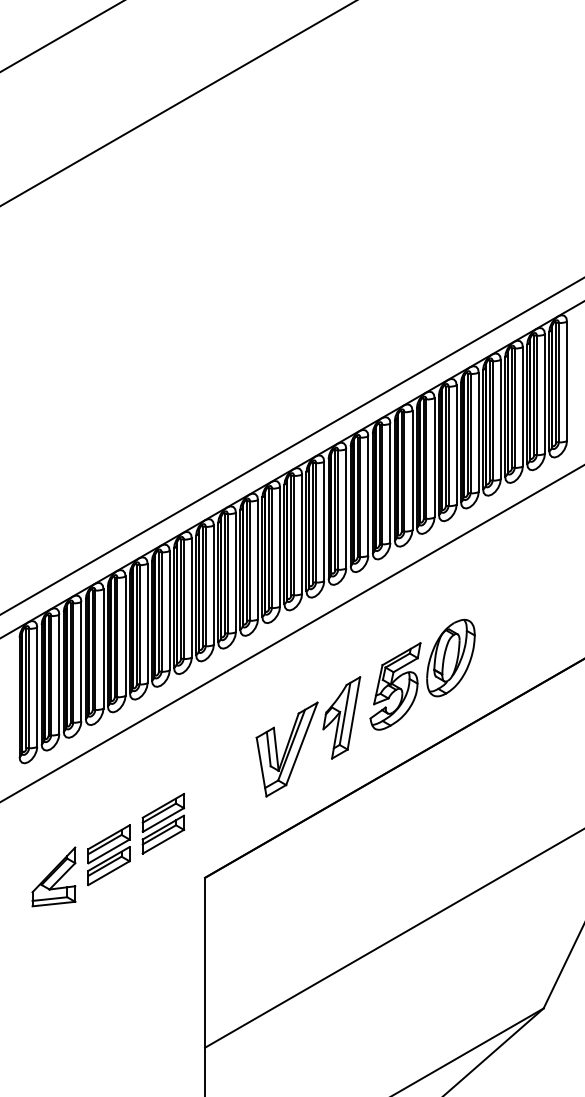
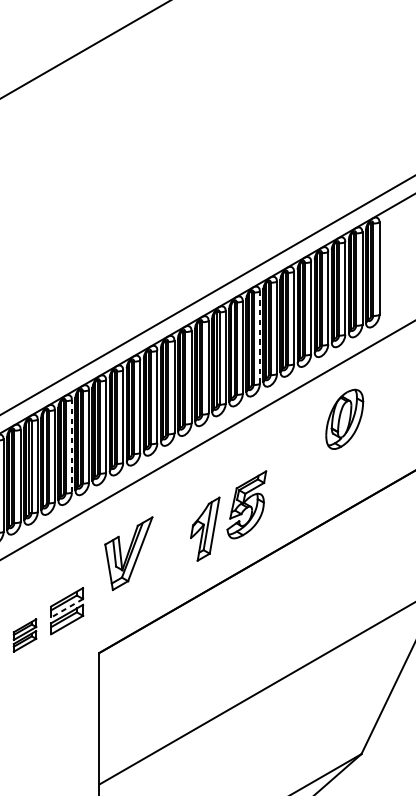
line: (412, 470) -> (259, 337), solid -> dashed
line: (169, 610) -> (71, 446), solid -> dashed
part: (450, 657) -> (344, 418), moved
part: (286, 749) -> (128, 553), moved
line: (163, 820) -> (67, 608), solid -> dashed
part: (108, 855) -> (24, 635), size x0.7

